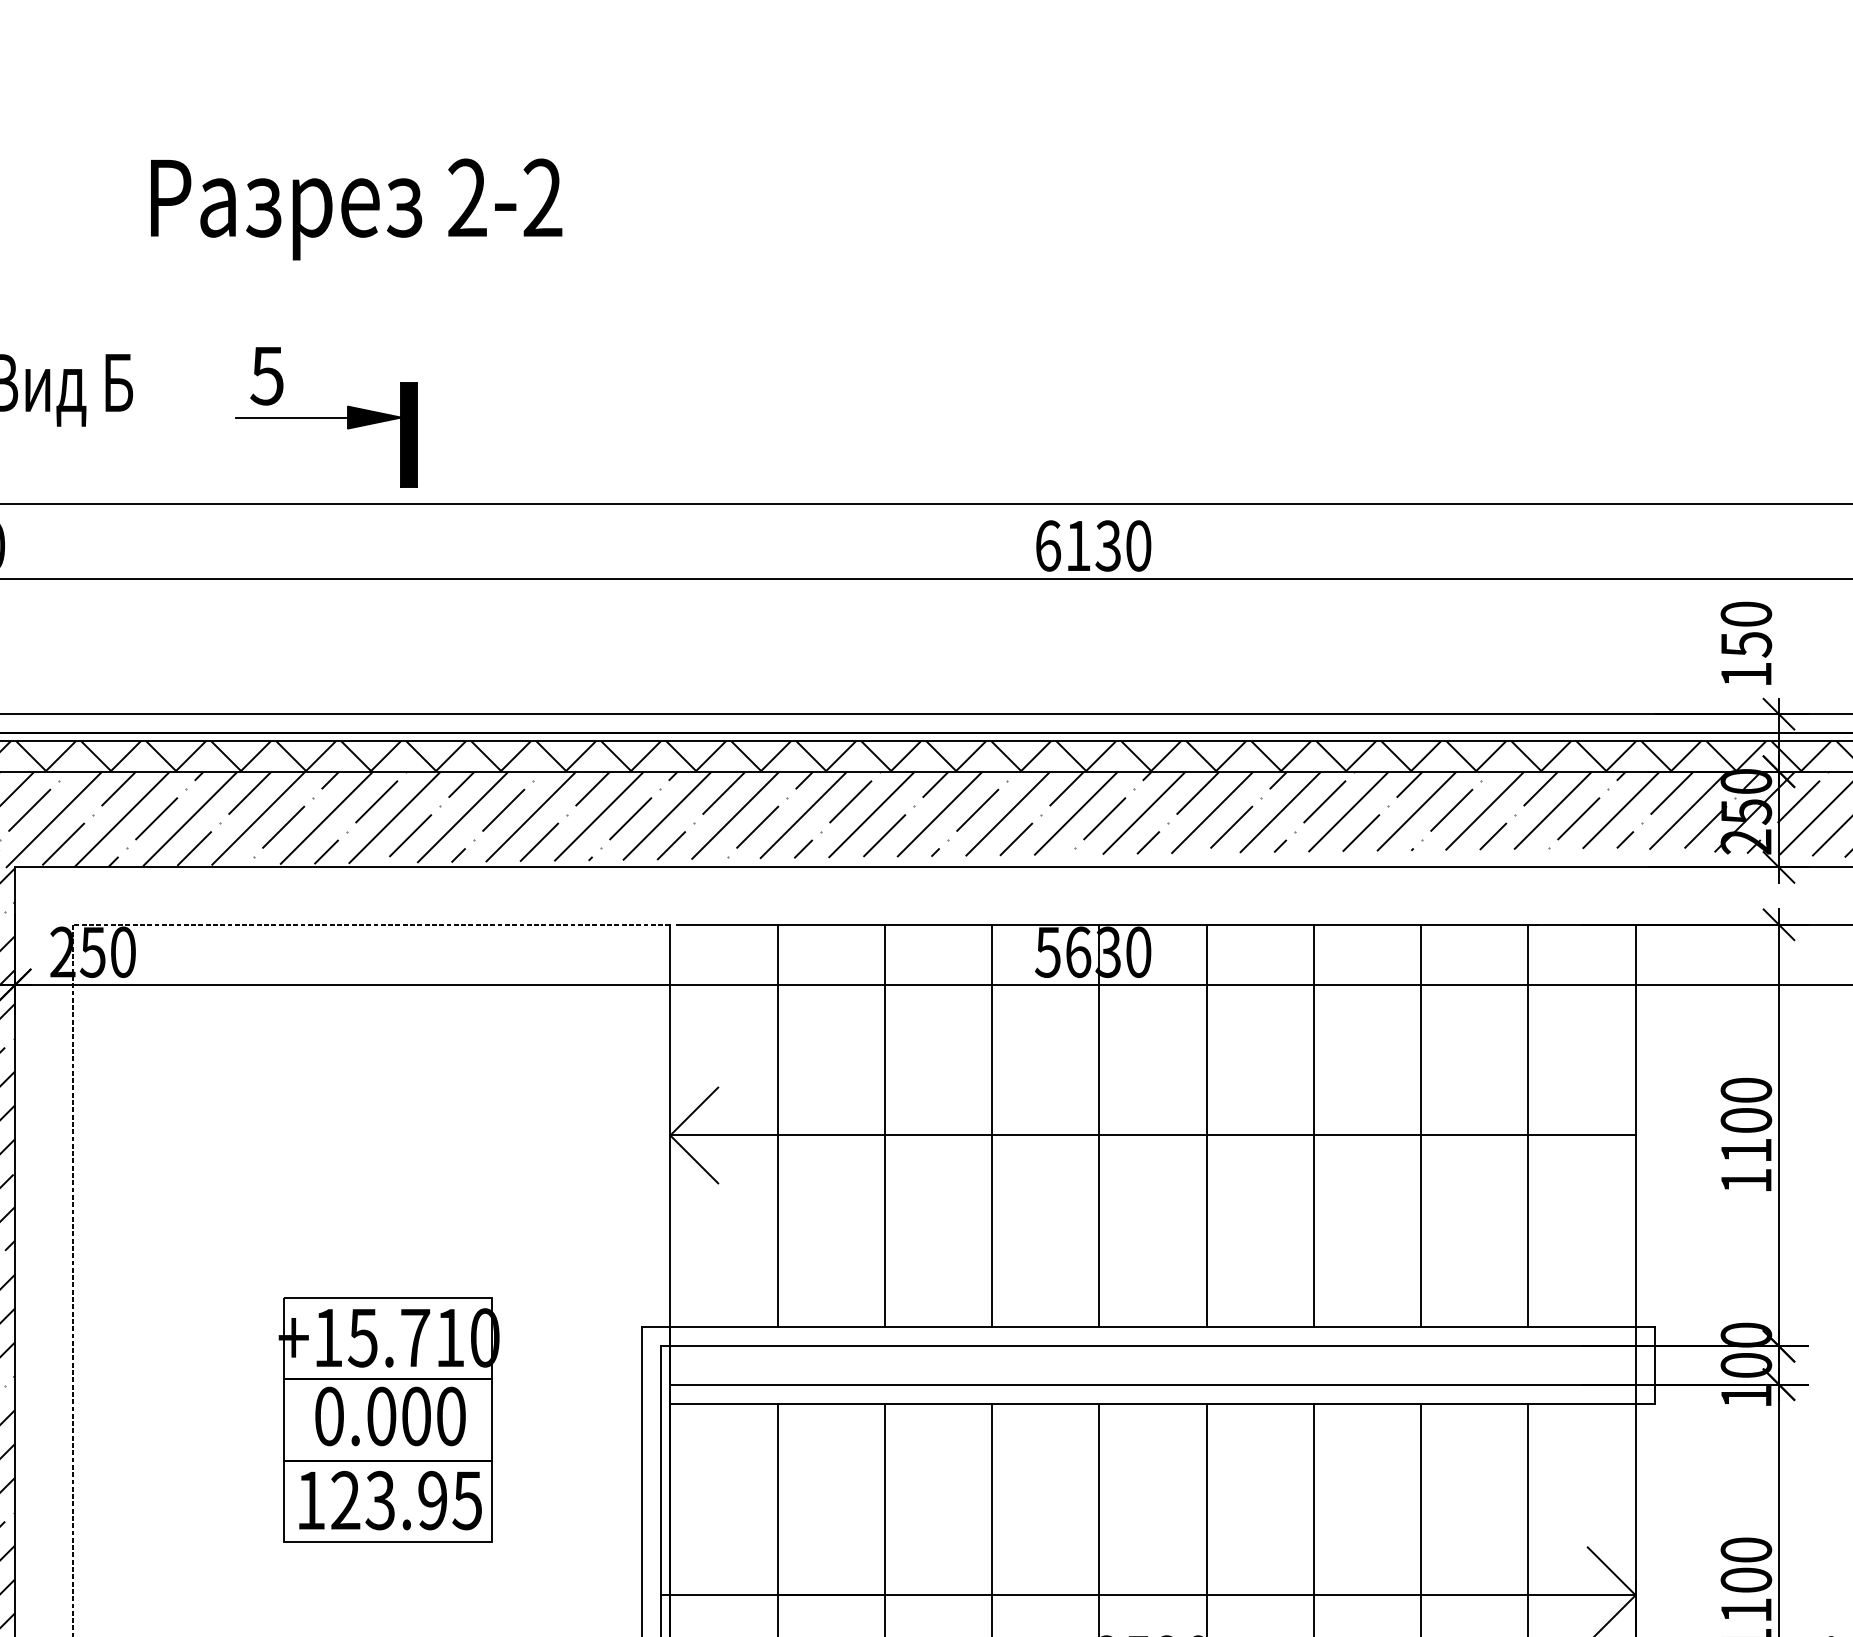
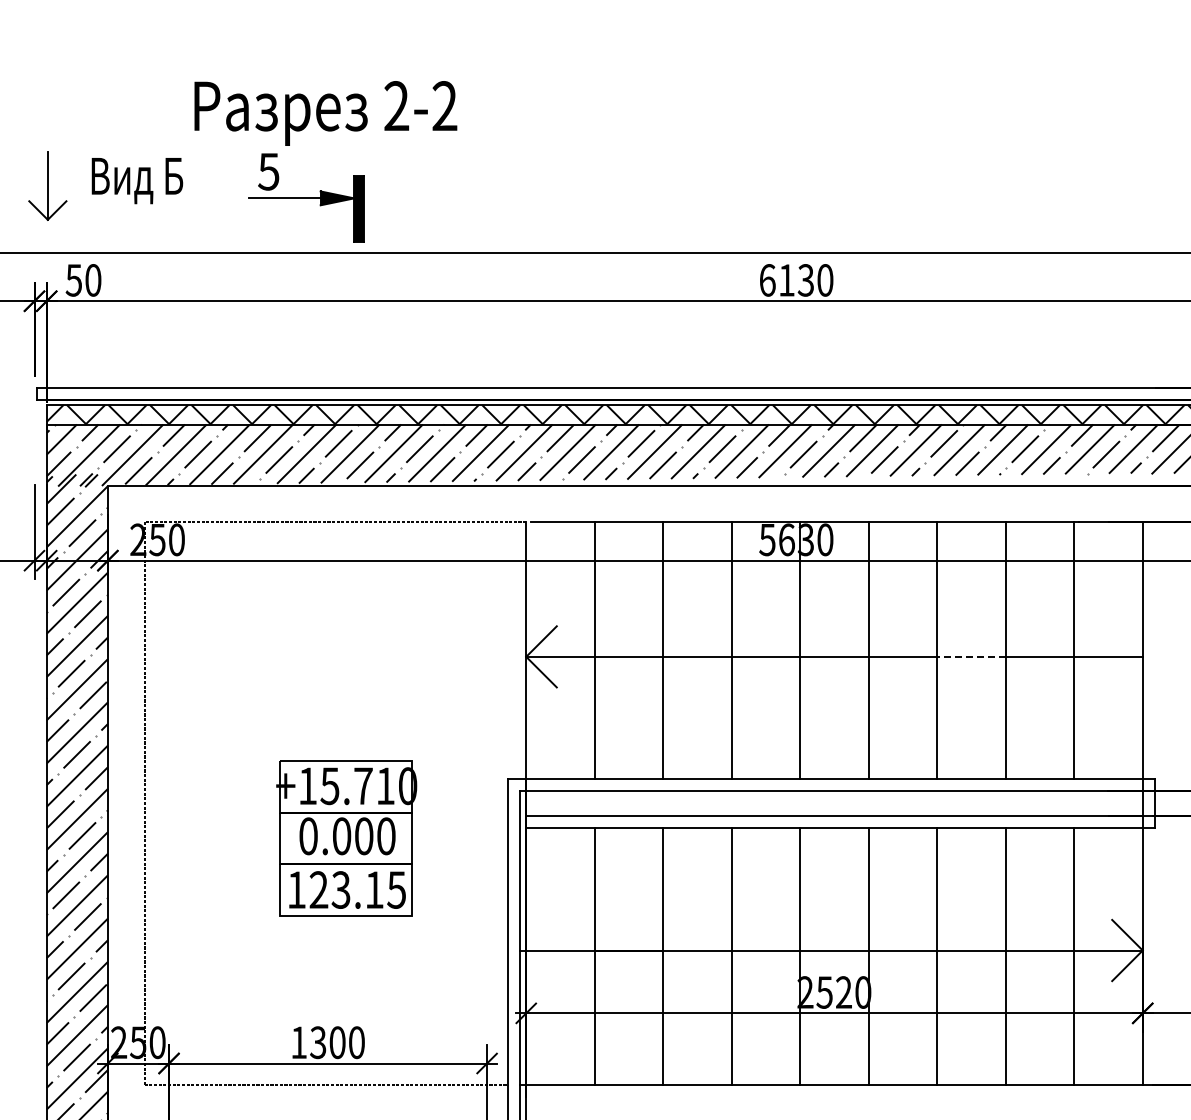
text: (355, 209) -> (325, 113), moved
line: (1367, 1134) -> (971, 656), solid -> dashed
text: (432, 1499) -> (374, 889), 123.95 -> 123.15

